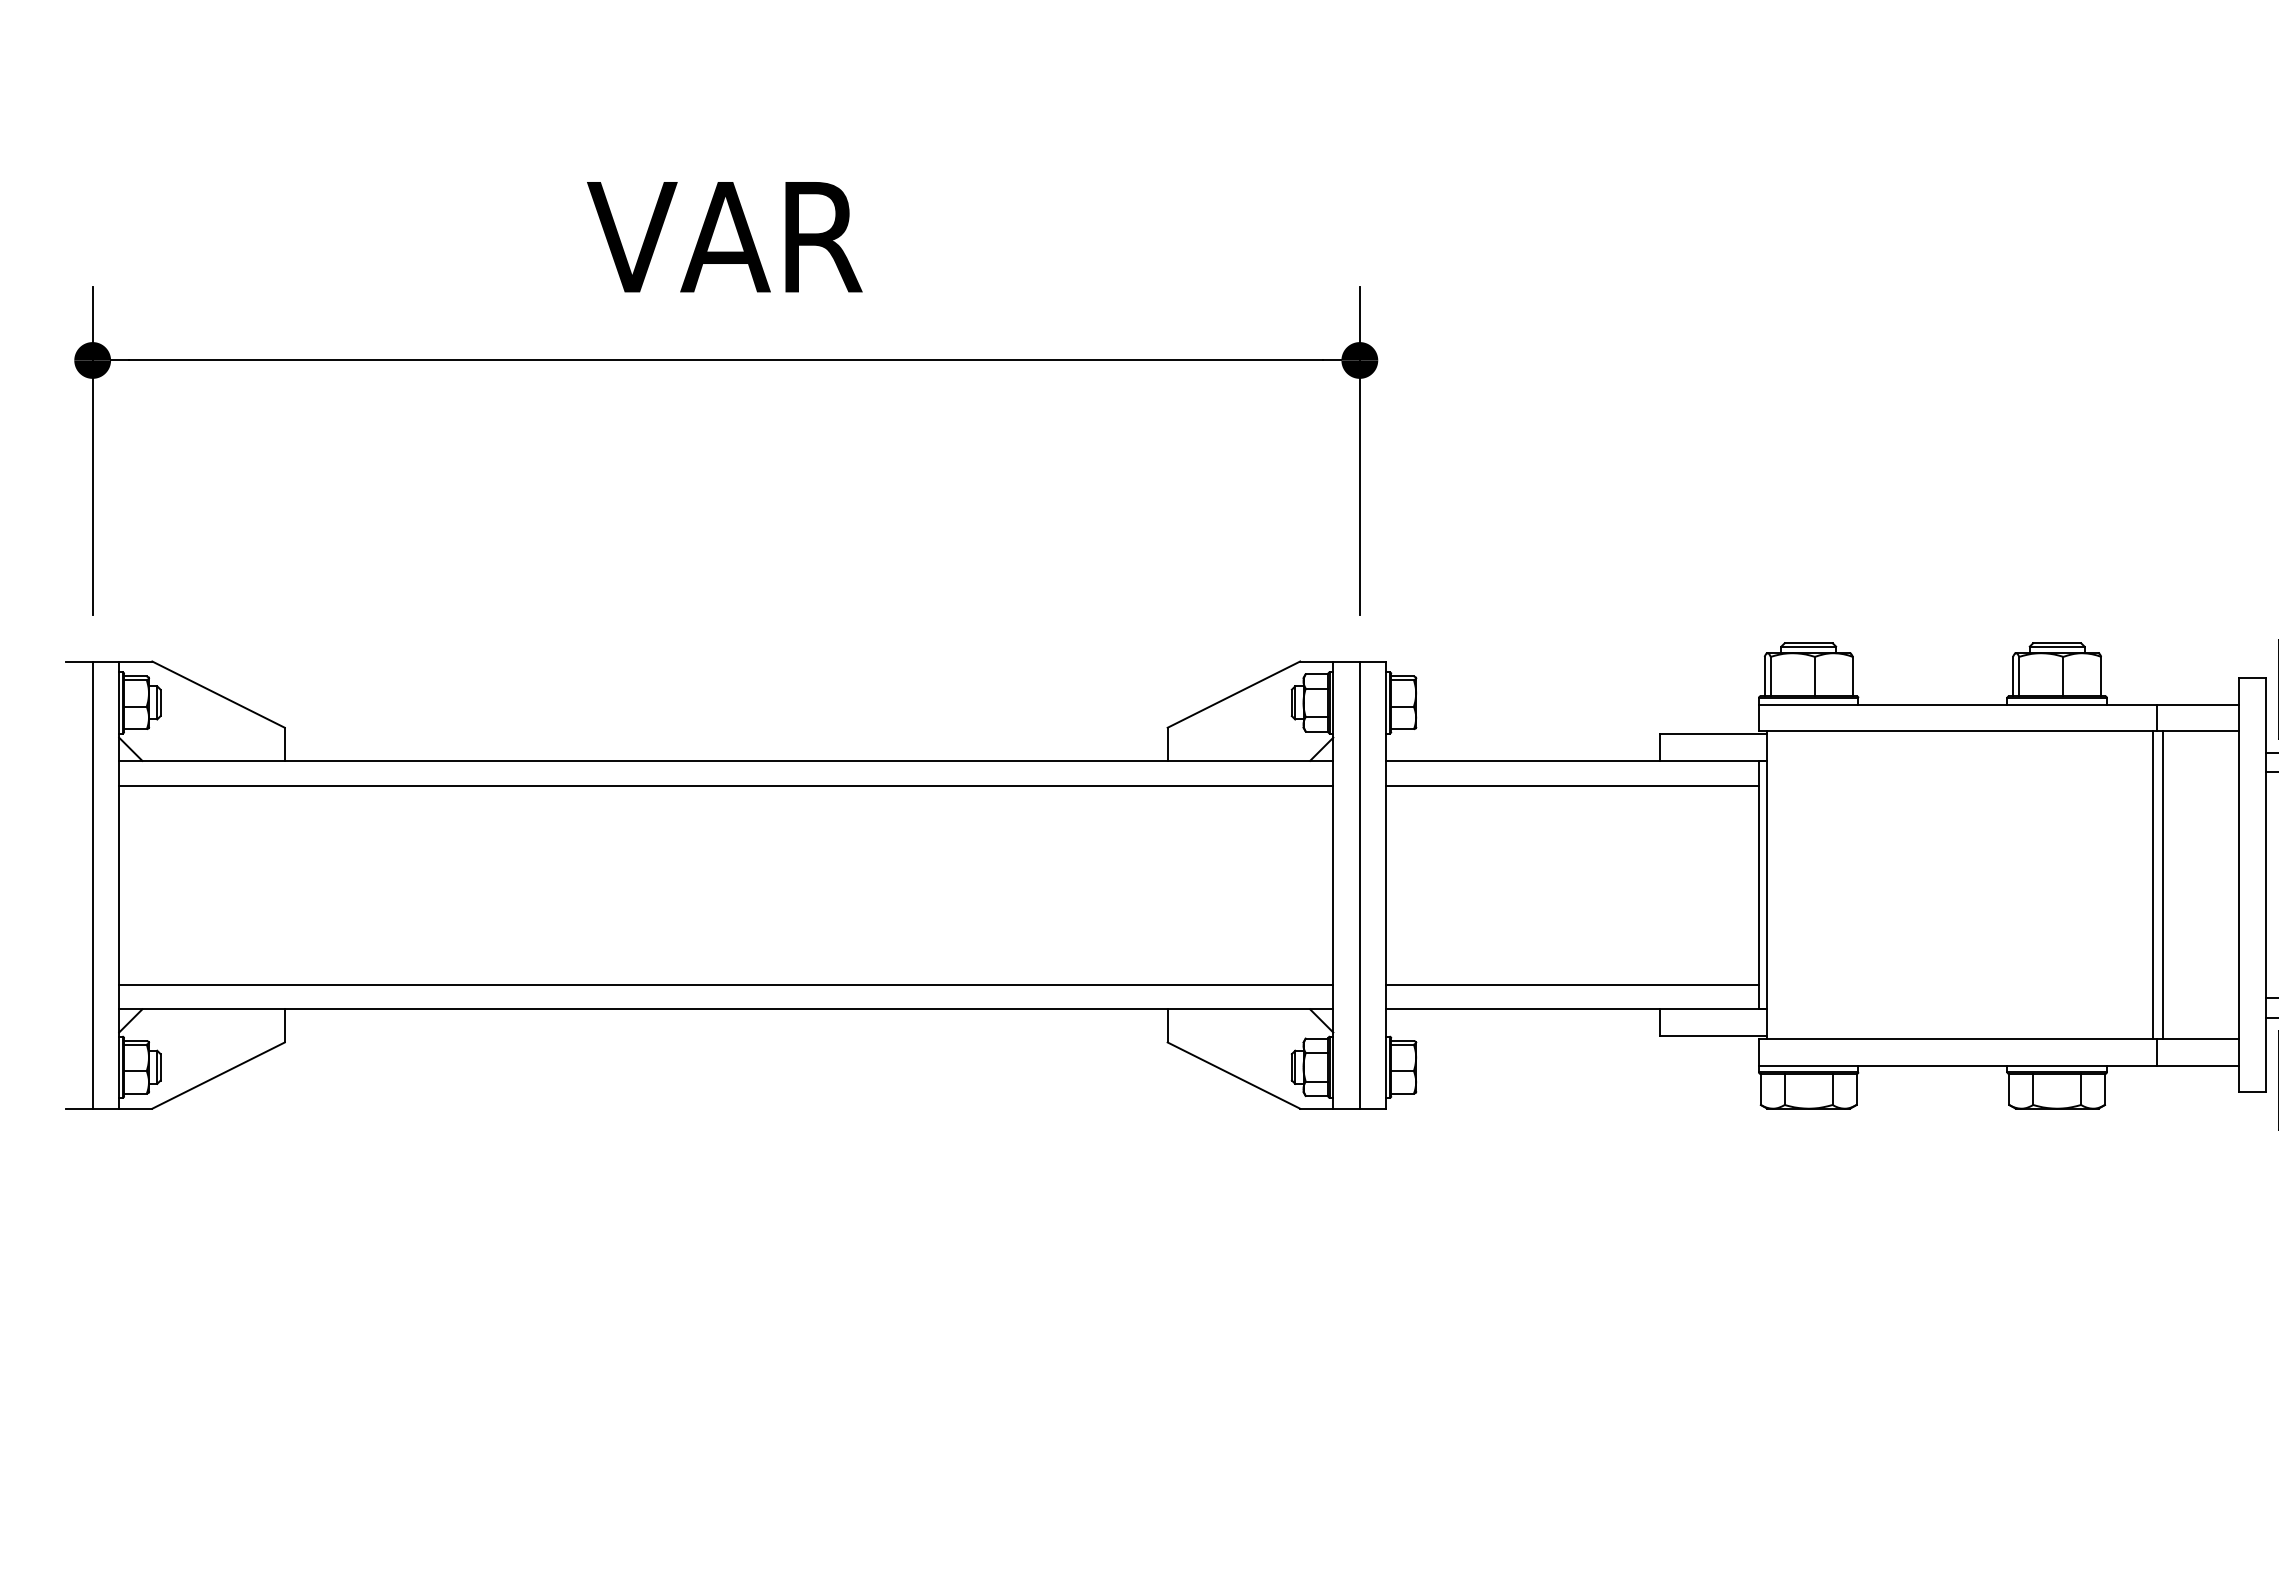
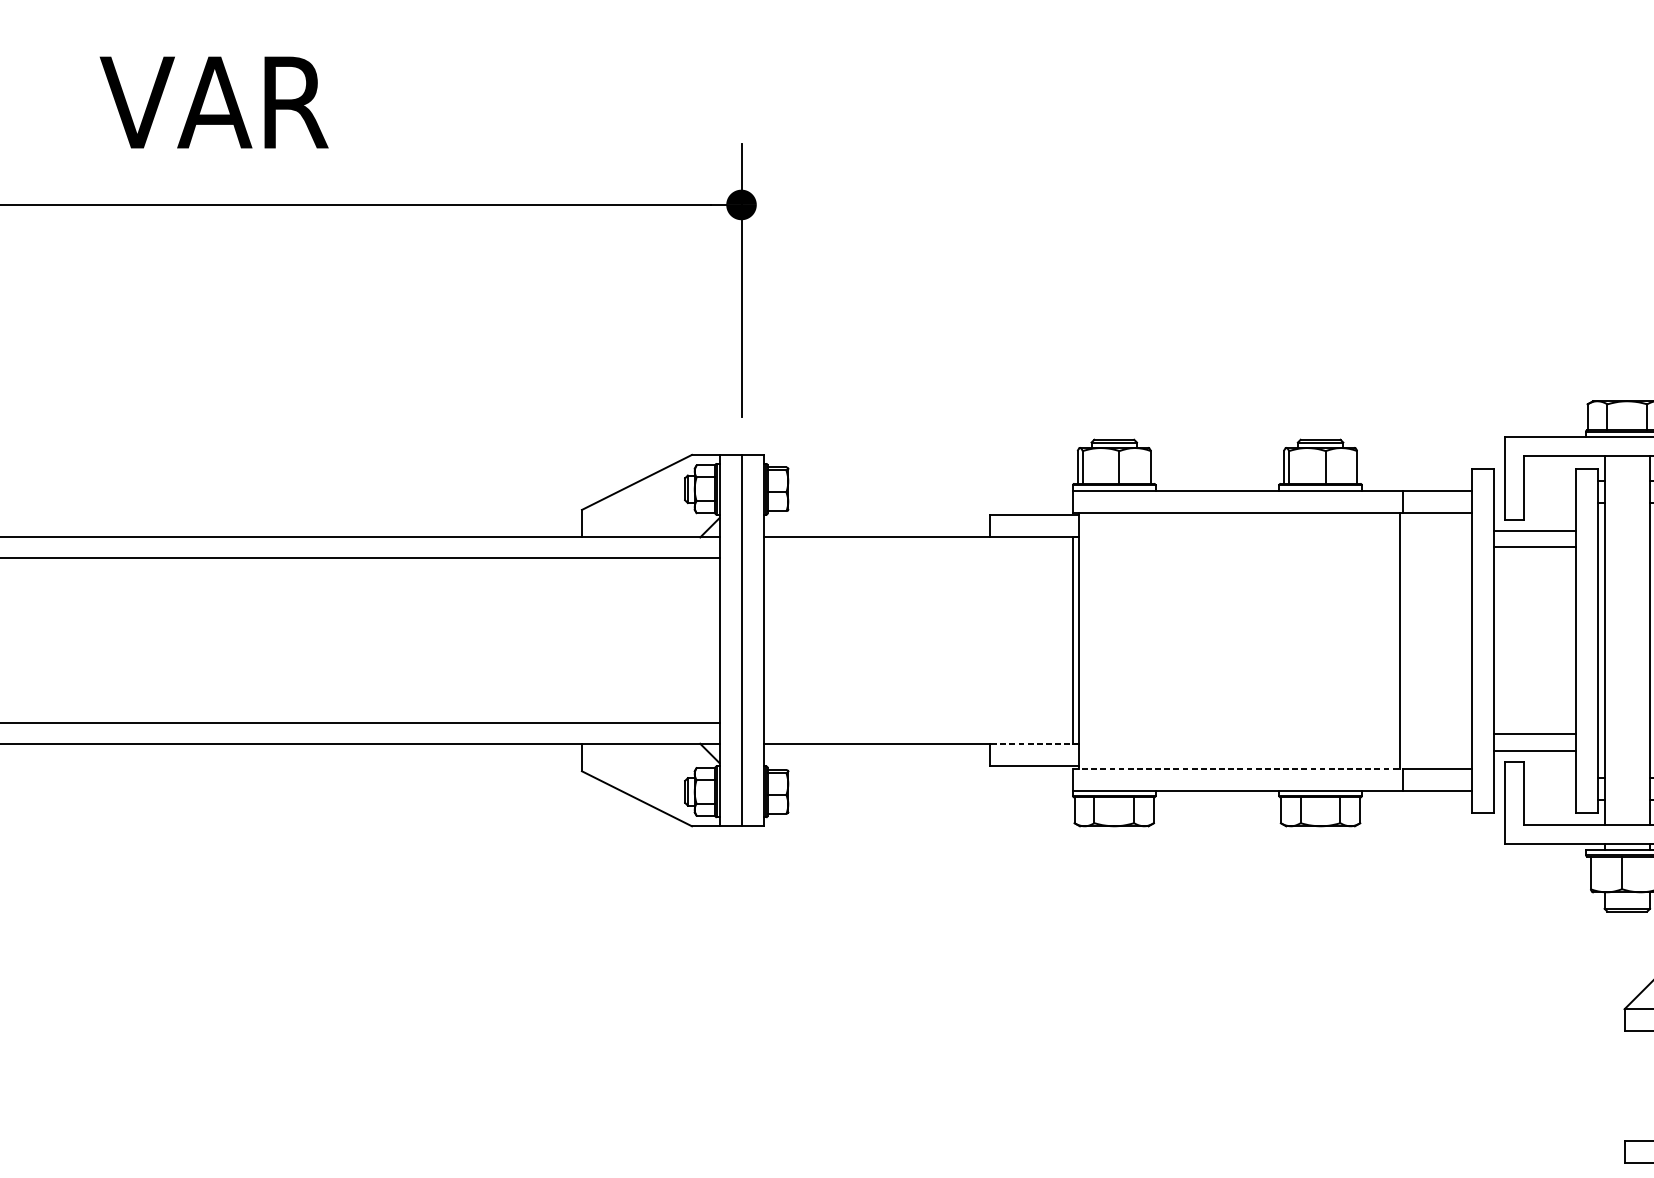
line: (1572, 785) -> (918, 557), removed
line: (2163, 885) -> (1408, 640), removed
line: (1572, 984) -> (918, 723), removed
line: (1712, 1009) -> (1034, 743), solid -> dashed
line: (1957, 1039) -> (1237, 768), solid -> dashed

